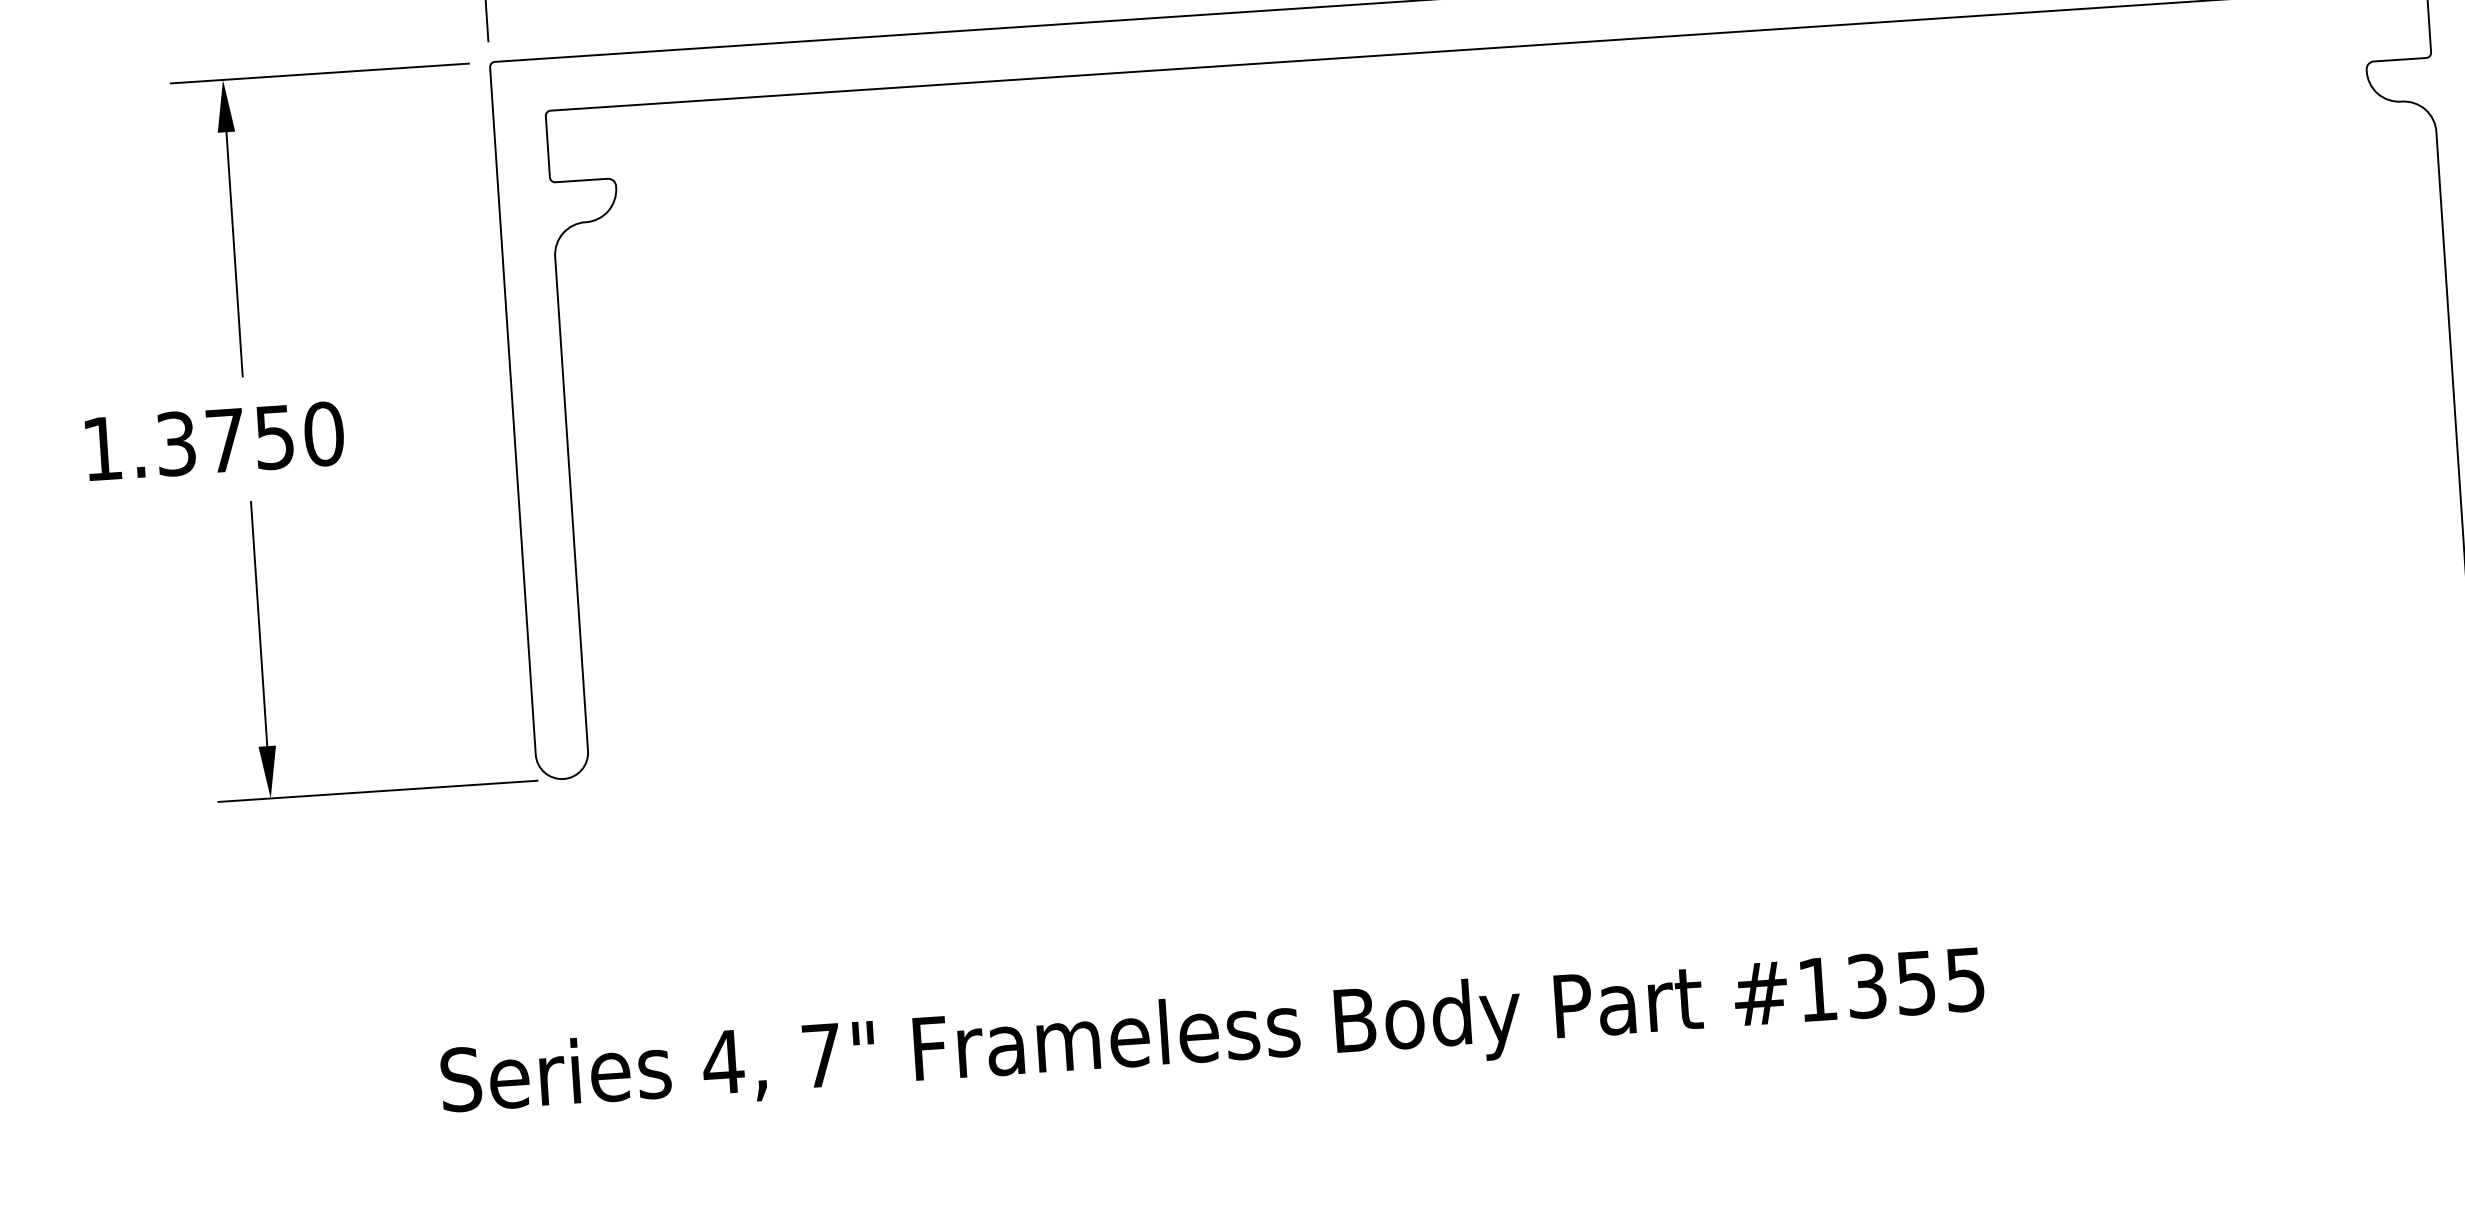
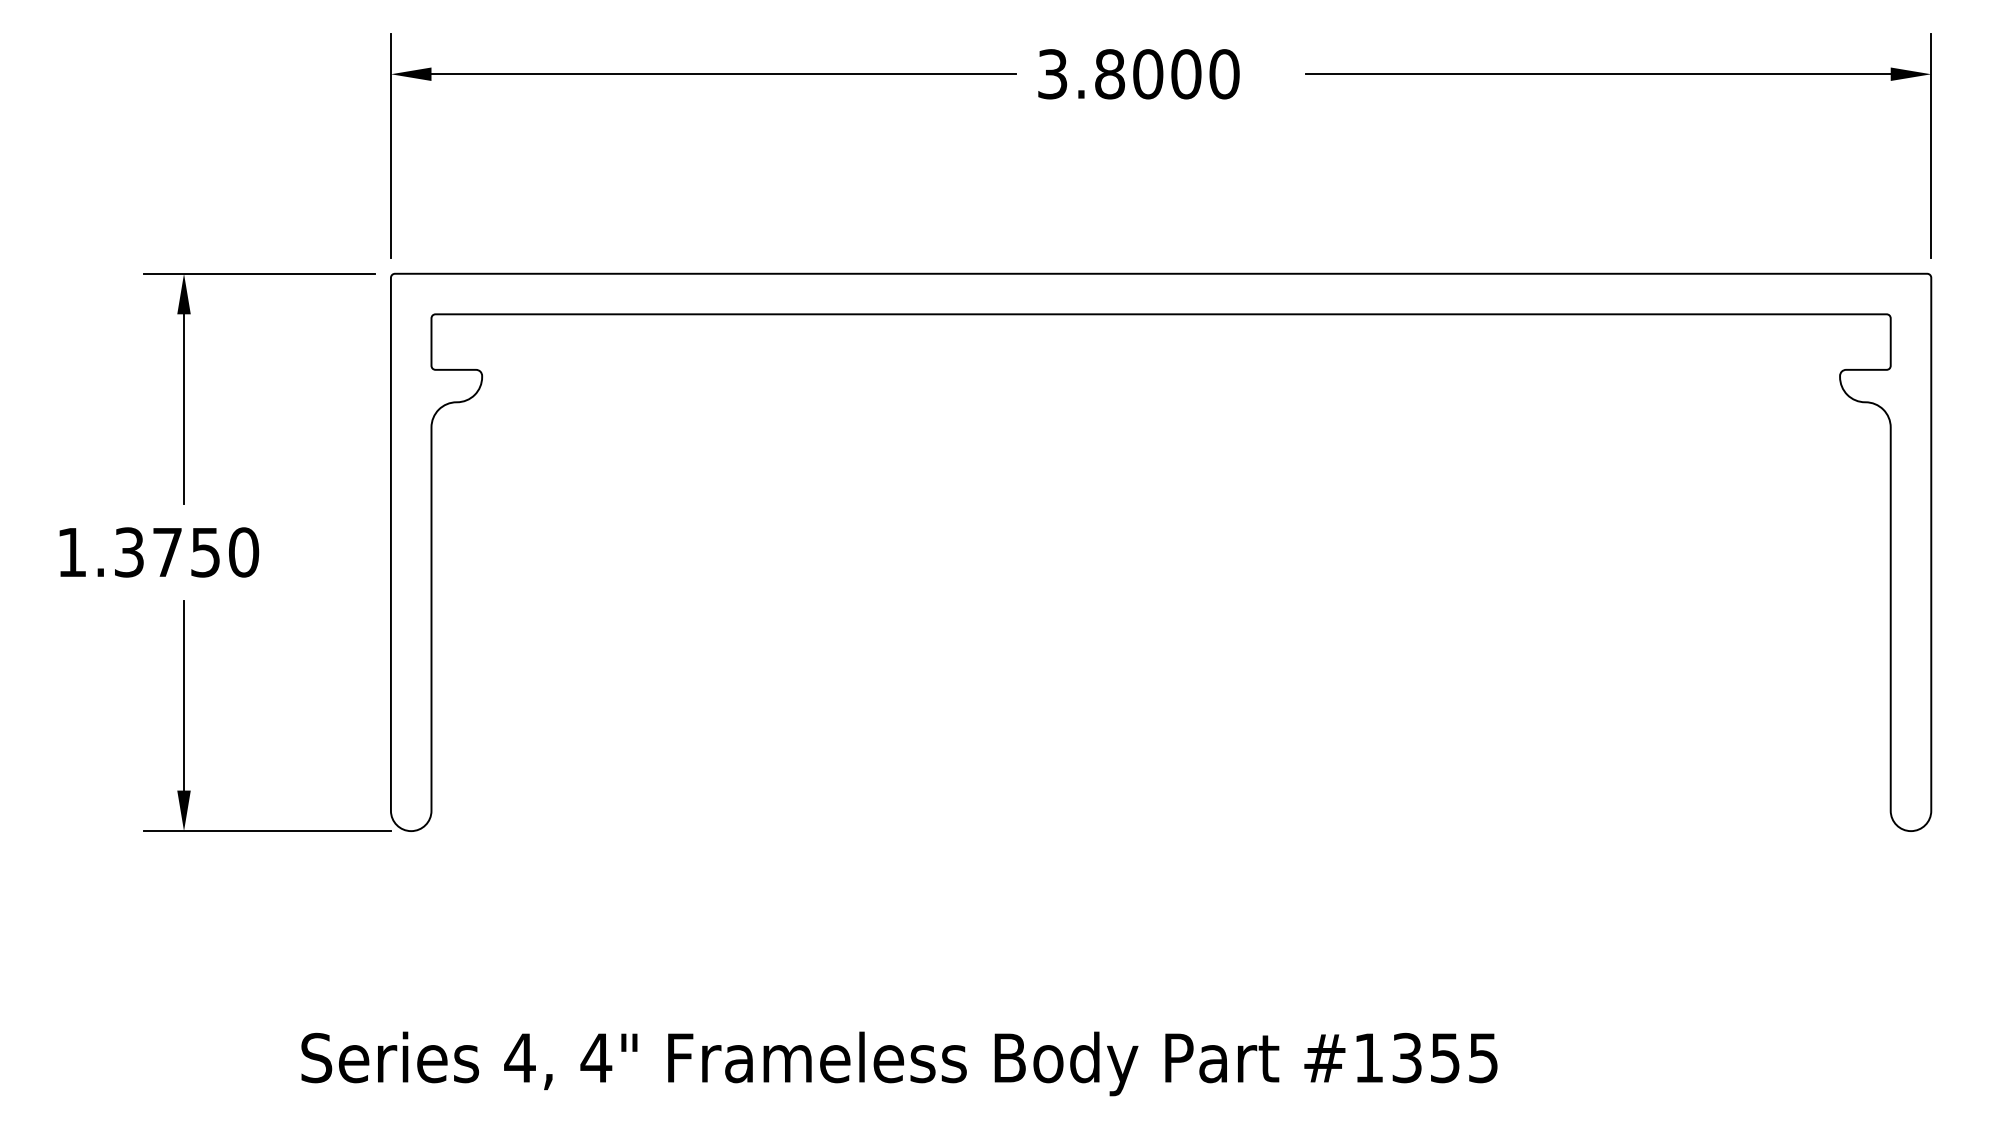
text: (821, 1054) -> (596, 1057), 7" -> 4"

